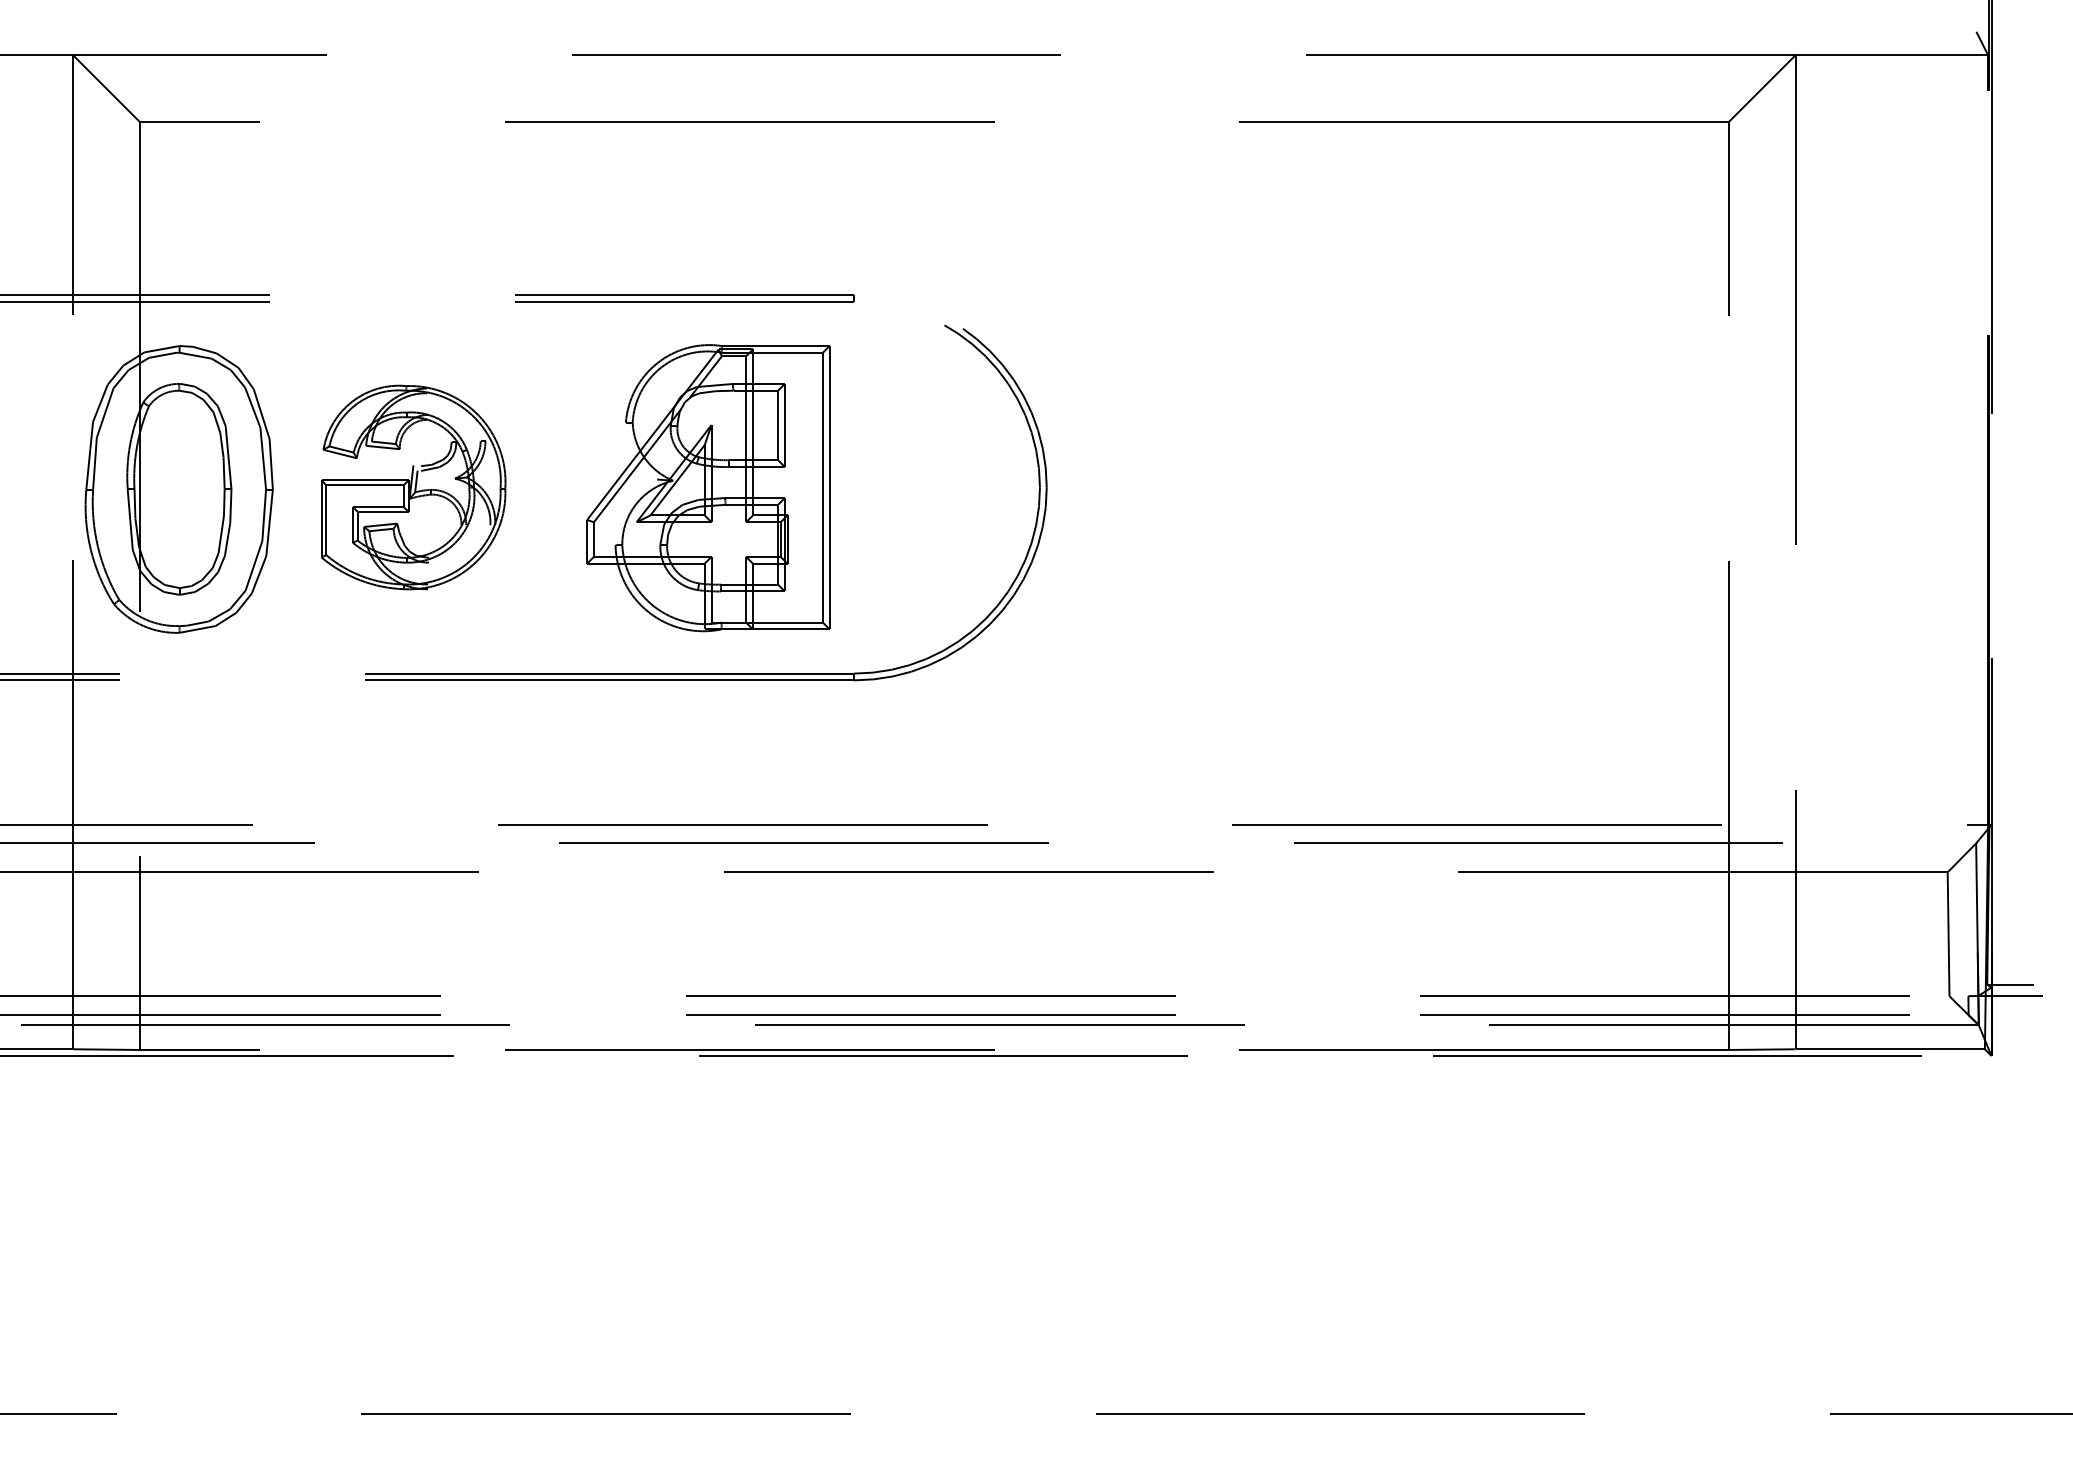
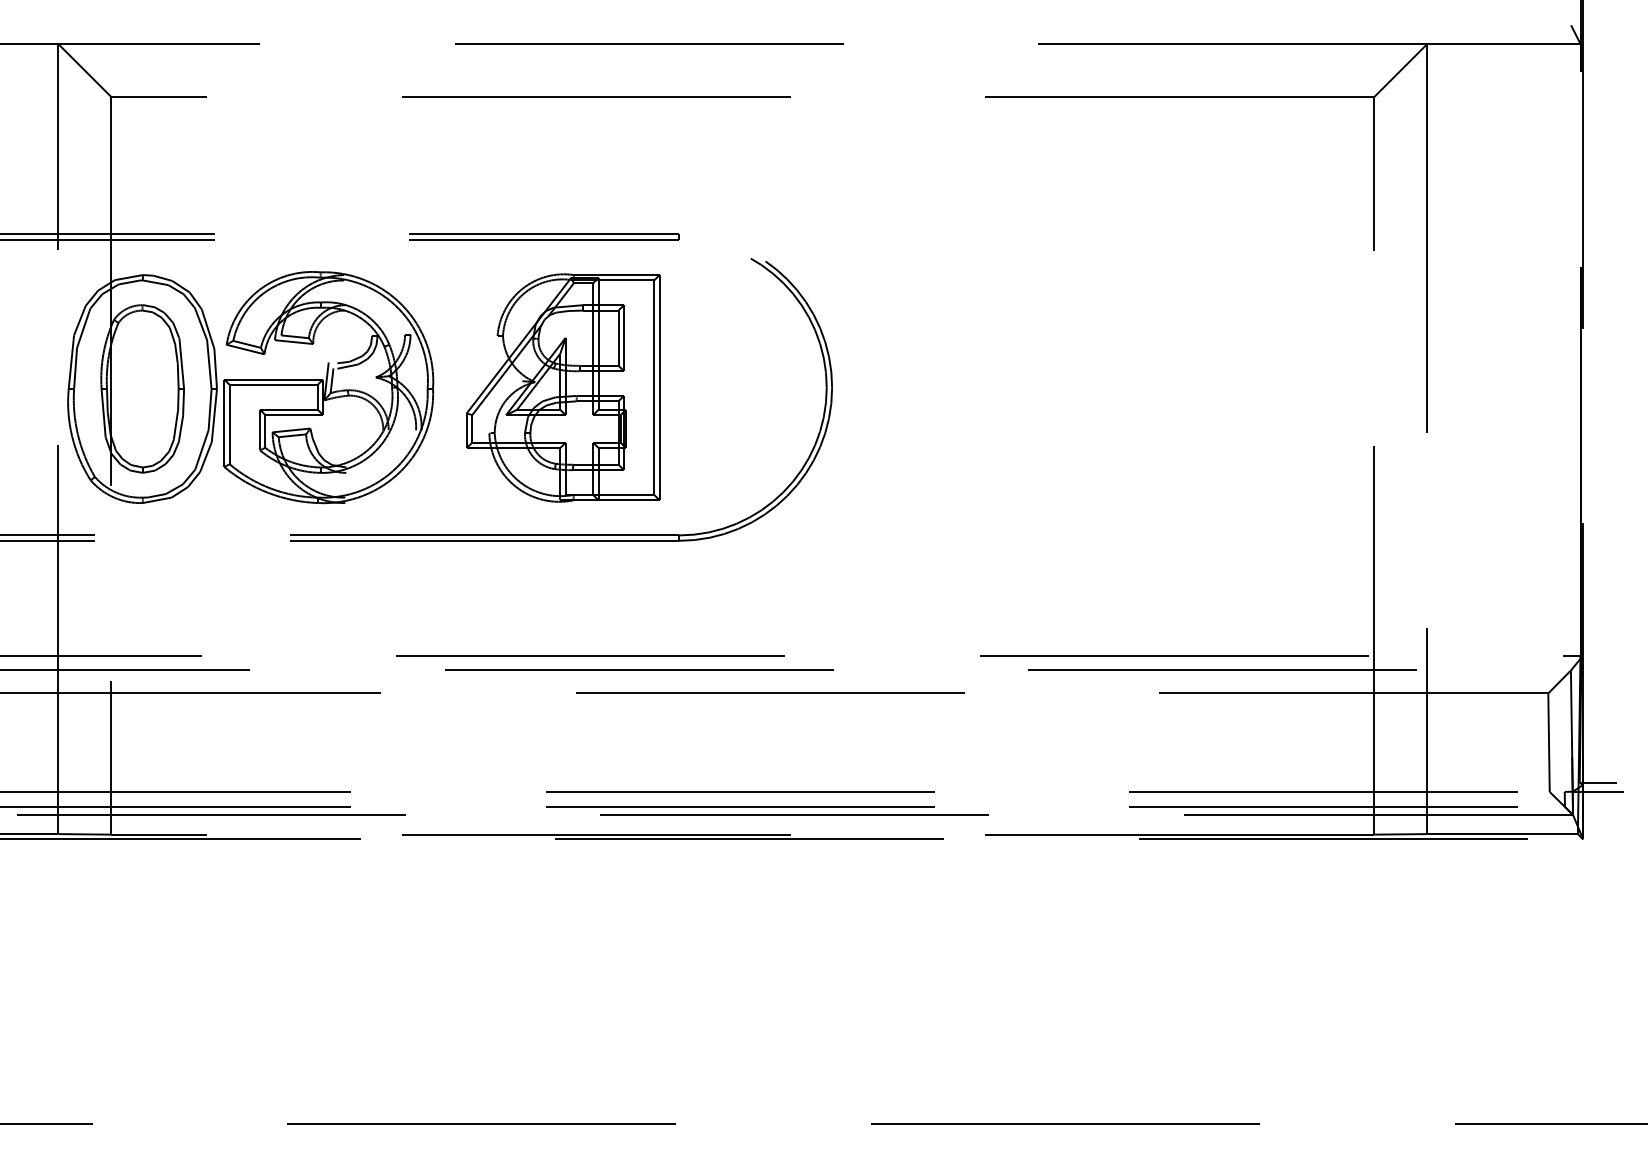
part: (413, 487) -> (328, 387), size x1.43

